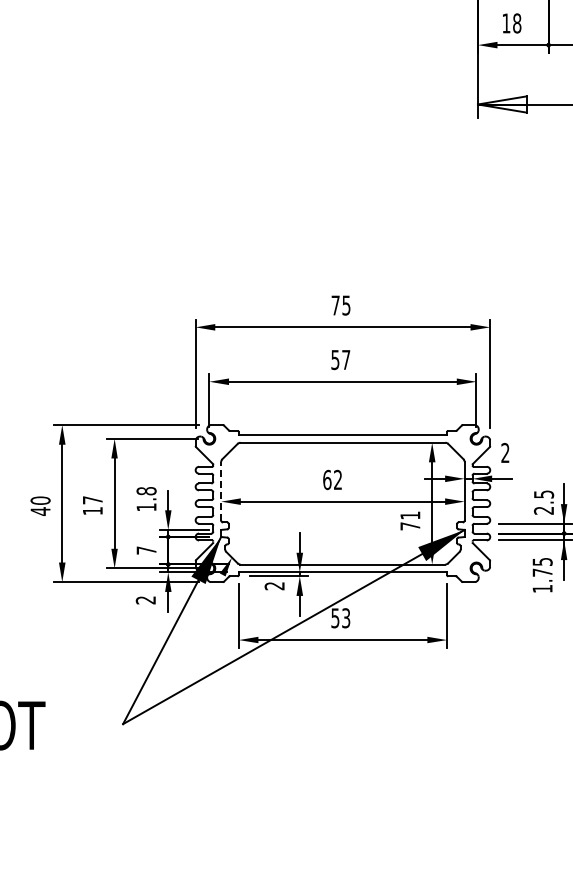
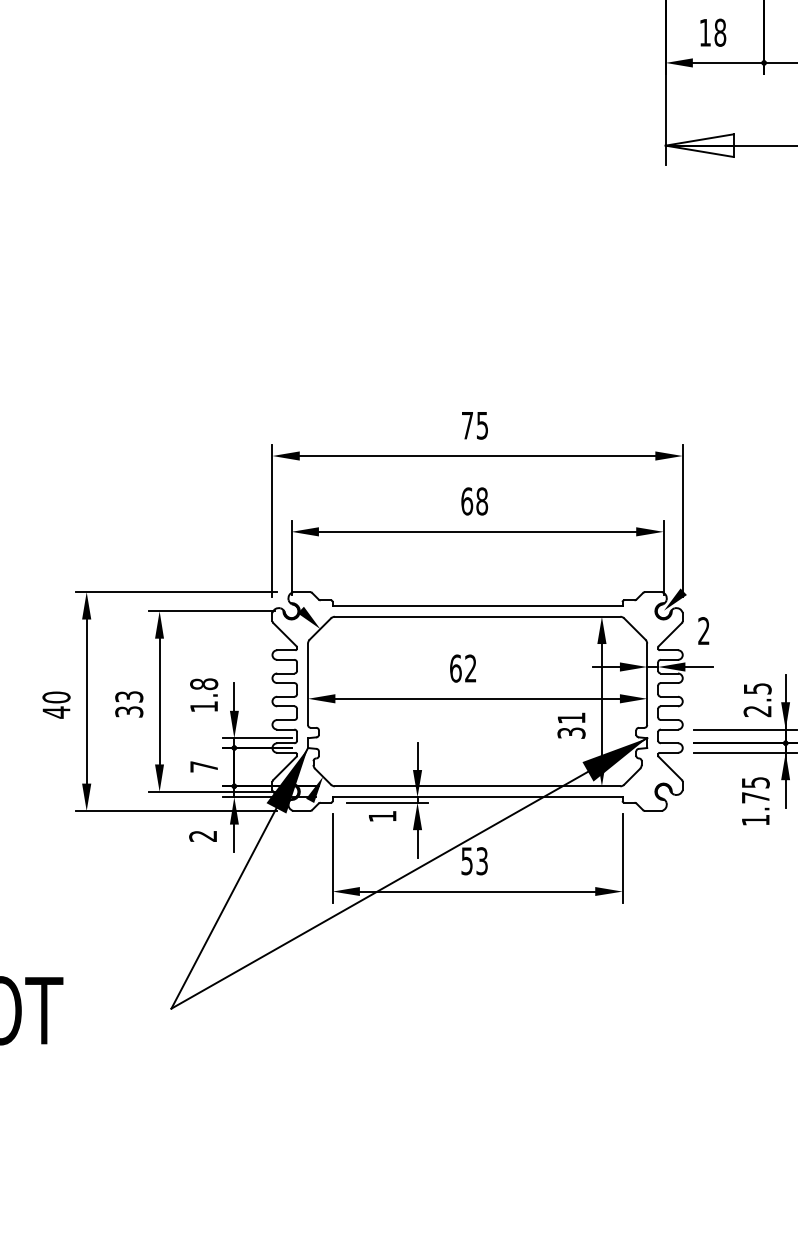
text: (340, 359) -> (474, 500), 57 -> 68
fill: (484, 430) -> (674, 599), added
fill: (221, 443) -> (308, 617), added
line: (221, 490) -> (308, 683), dashed -> solid
text: (92, 505) -> (128, 704), 17 -> 33
text: (410, 526) -> (571, 733), 71 -> 31
text: (274, 586) -> (382, 816), 2 -> 1

